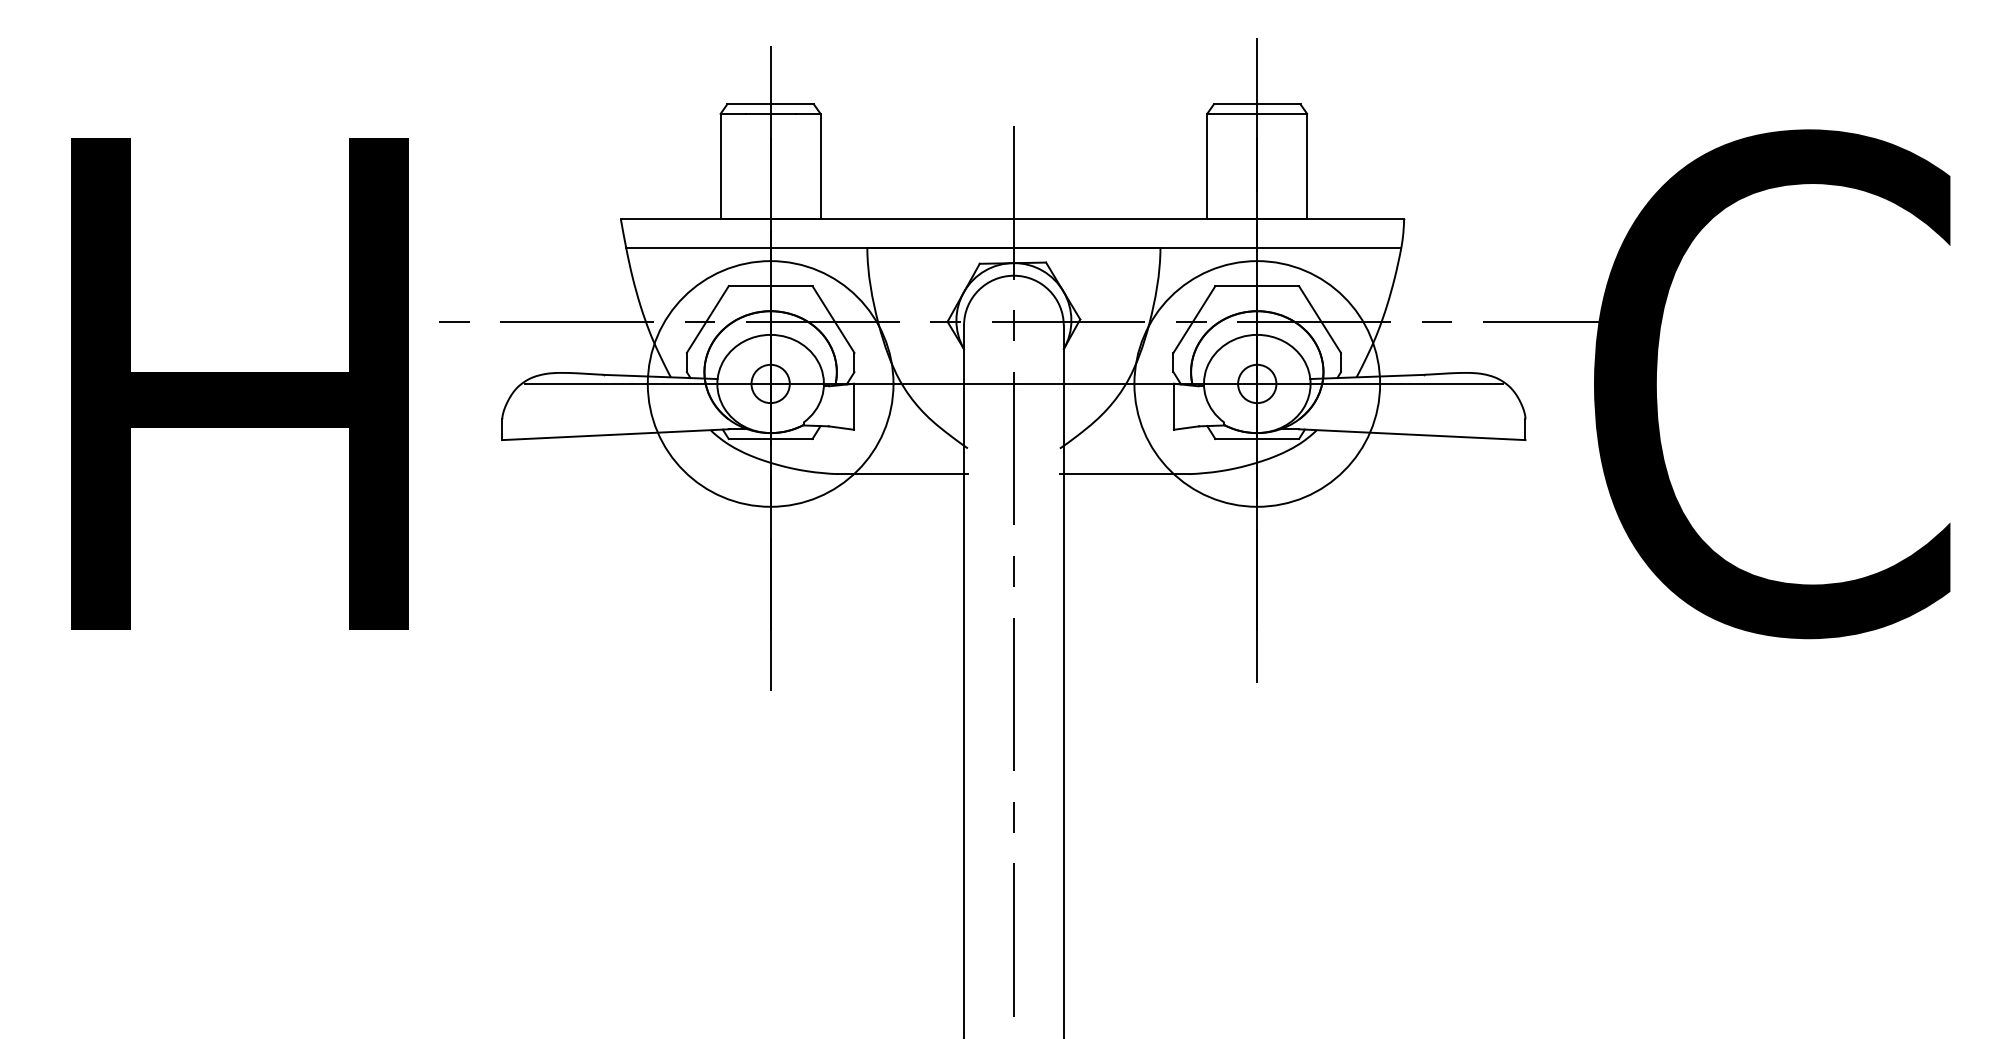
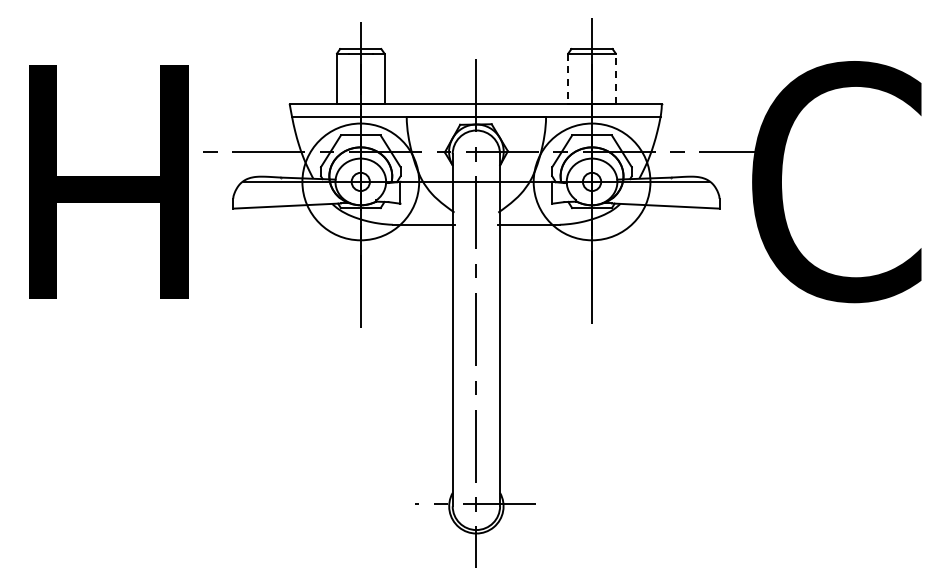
line: (1306, 166) -> (615, 78), solid -> dashed
line: (1207, 168) -> (568, 79), solid -> dashed

